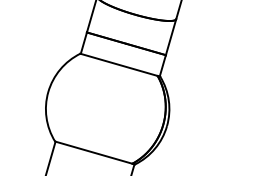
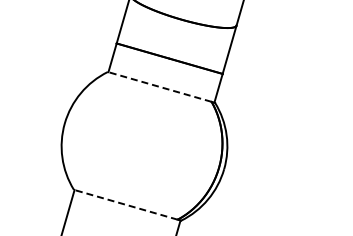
line: (118, 64) -> (159, 86), solid -> dashed
line: (93, 152) -> (125, 204), solid -> dashed

